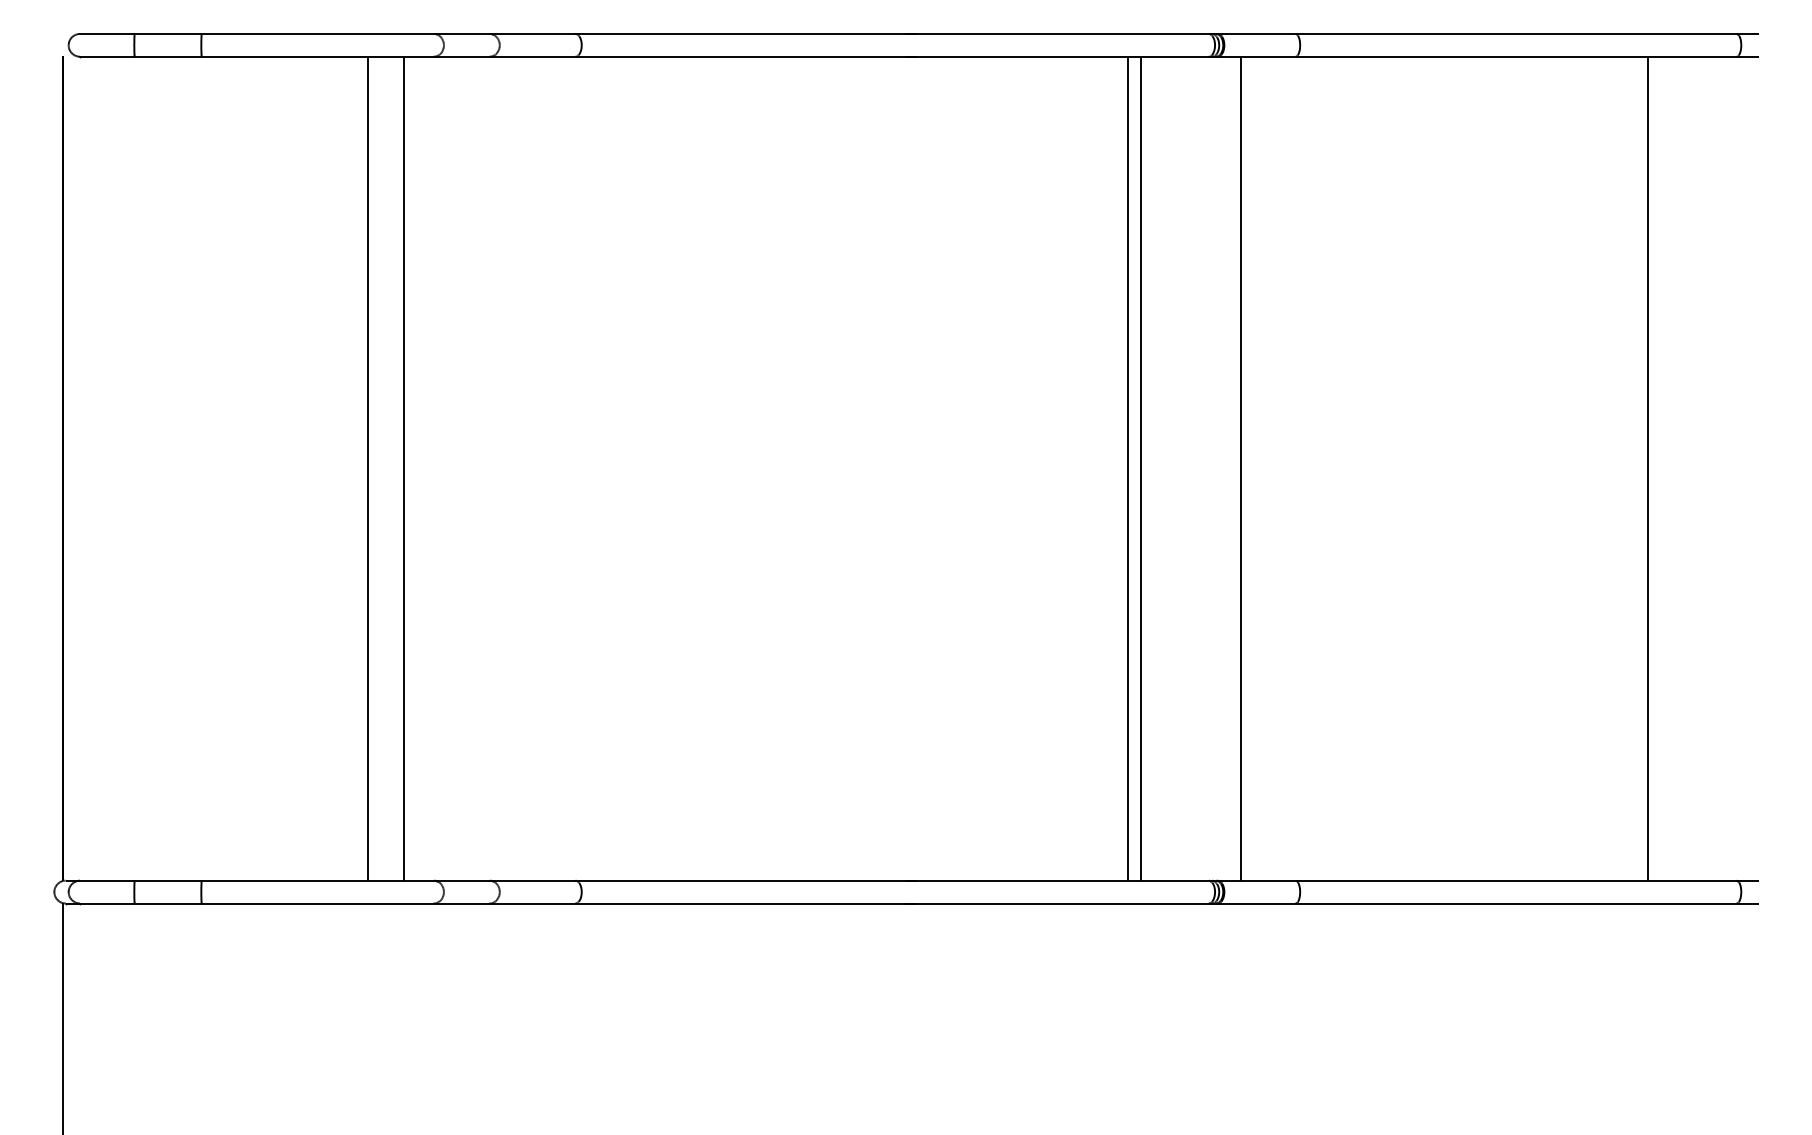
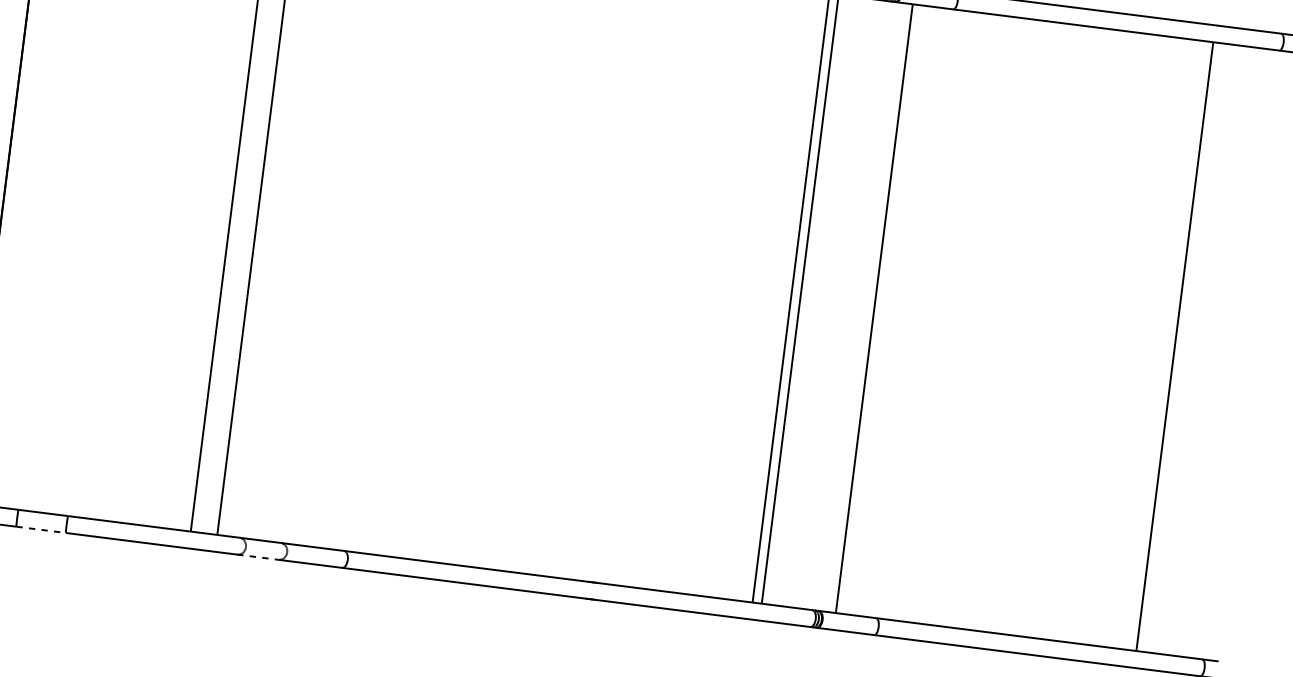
line: (168, 903) -> (41, 529), solid -> dashed
line: (461, 903) -> (257, 557), solid -> dashed

